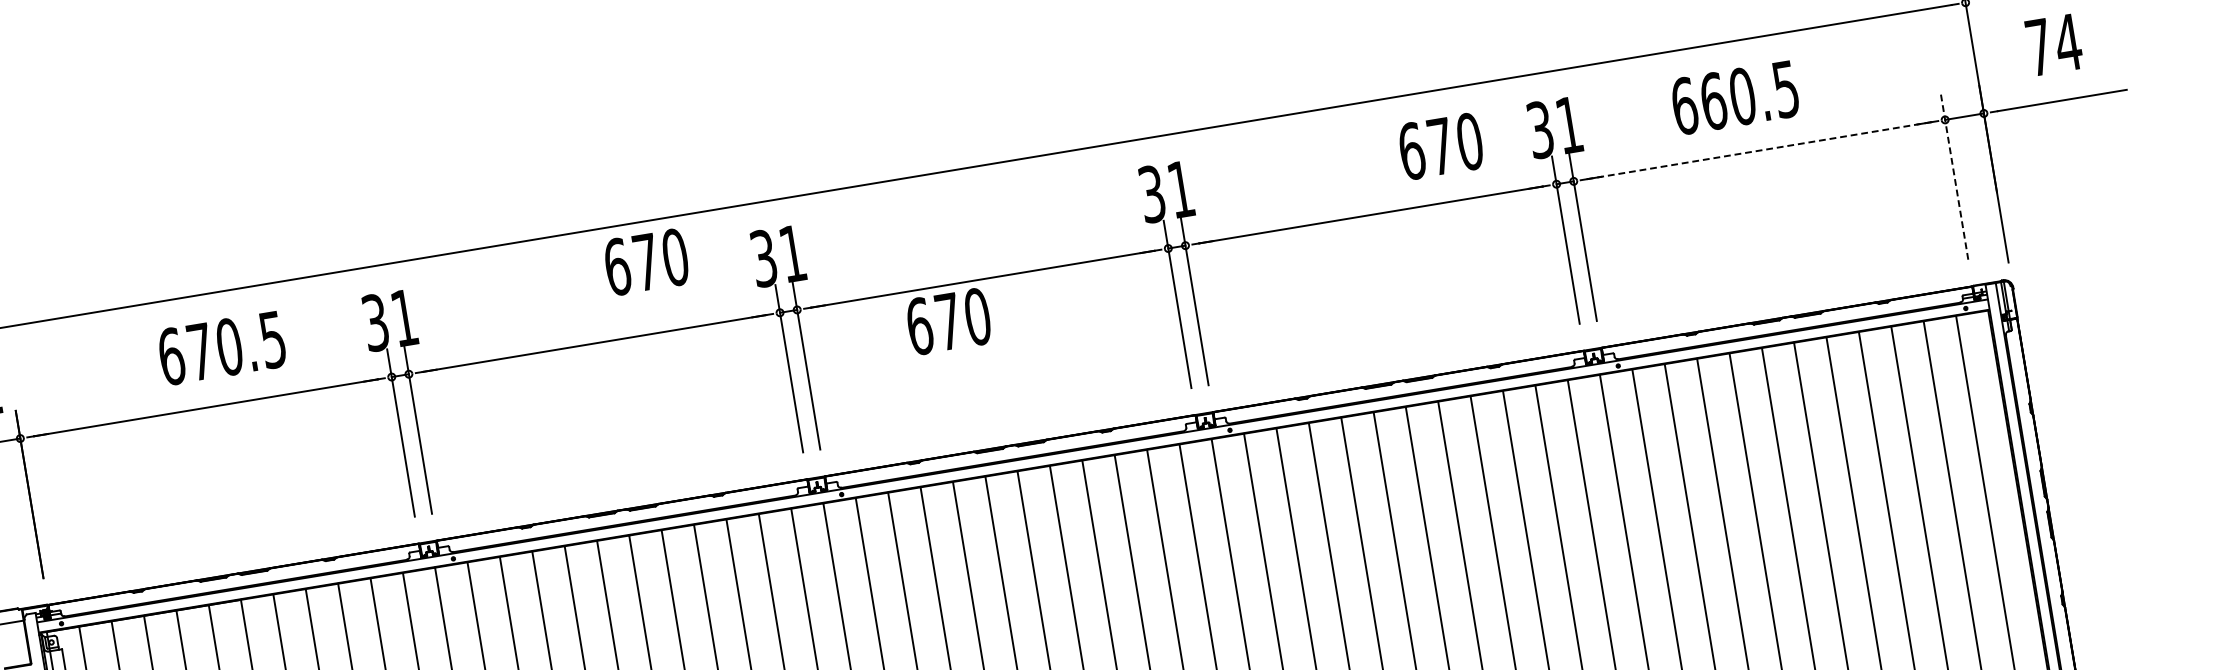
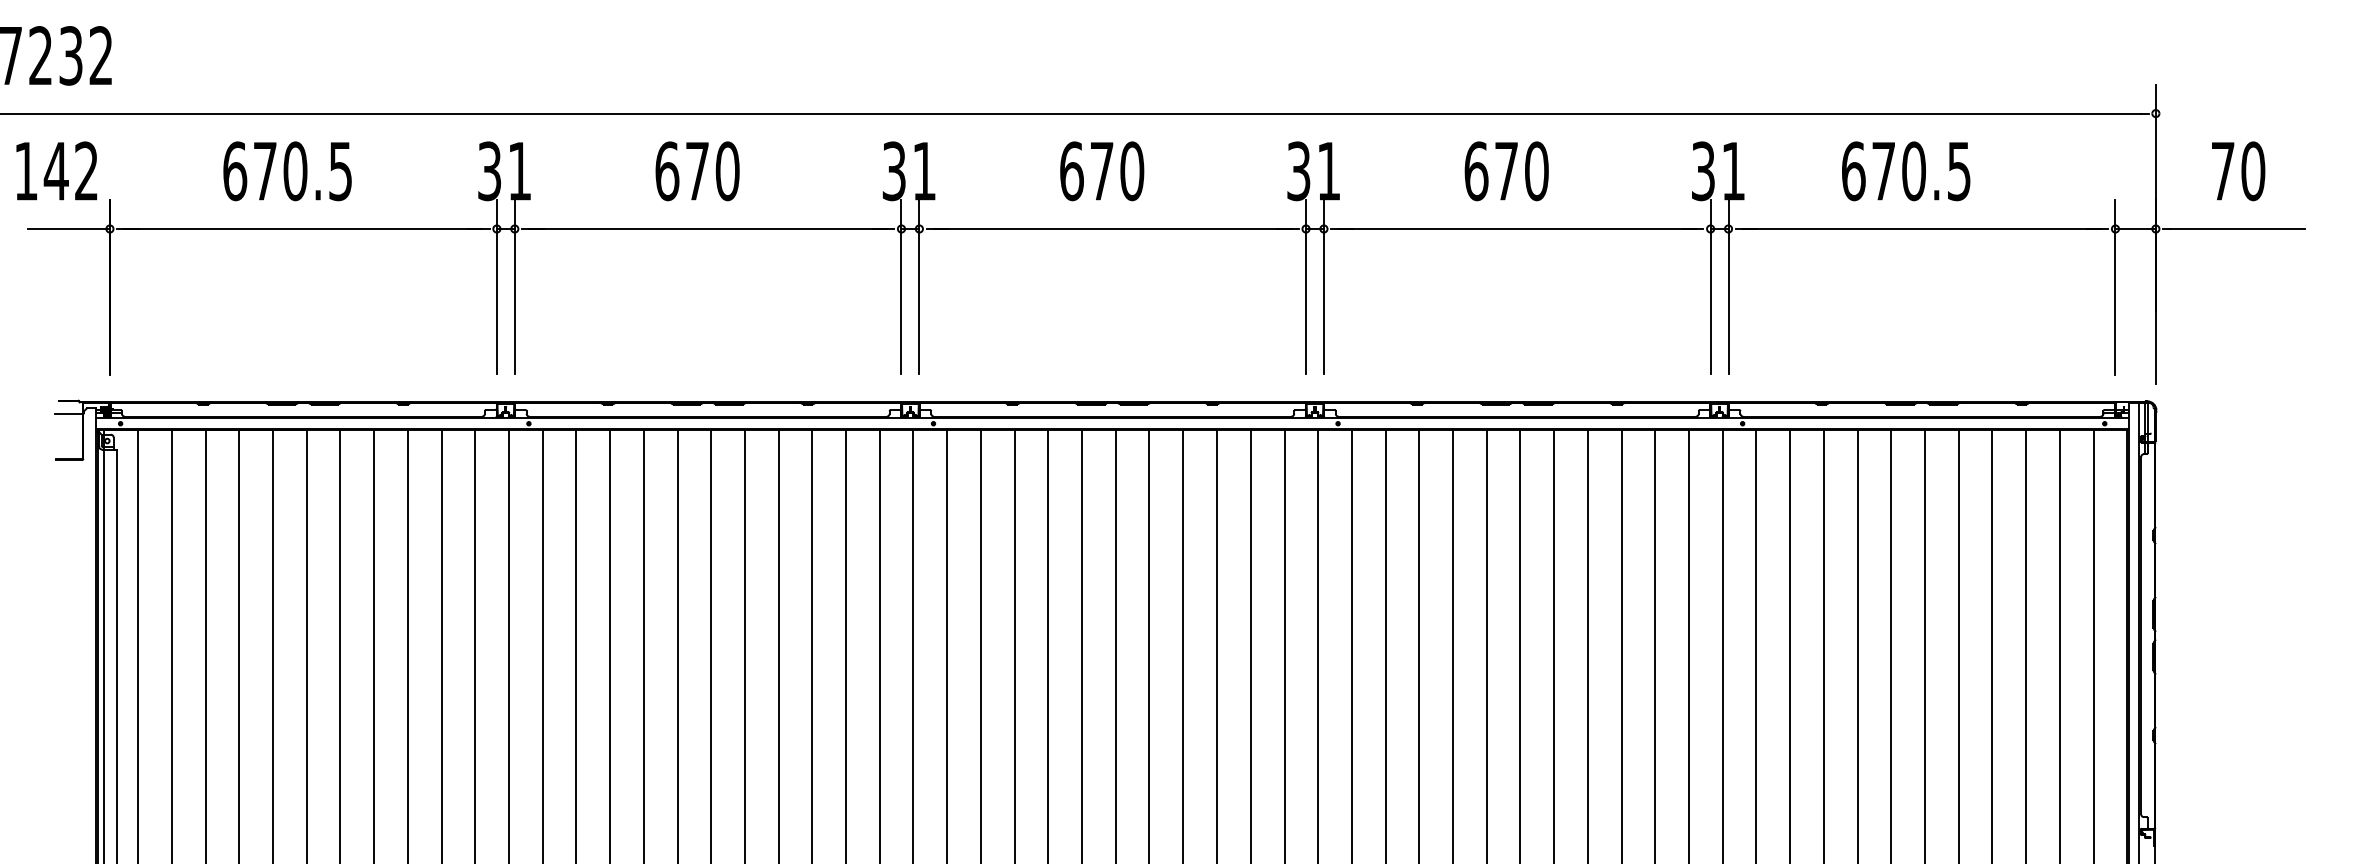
text: (2067, 42) -> (2252, 171), 74 -> 70
text: (1713, 101) -> (1883, 171), 660.5 -> 670.5
text: (1440, 146) -> (1506, 171), moved
line: (1759, 151) -> (1921, 229), dashed -> solid
line: (1954, 175) -> (2115, 286), dashed -> solid
text: (646, 262) -> (697, 171), moved
text: (949, 321) -> (1102, 171), moved
text: (221, 348) -> (287, 171), moved

